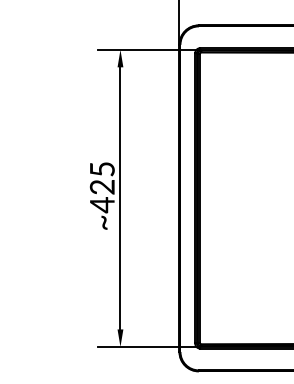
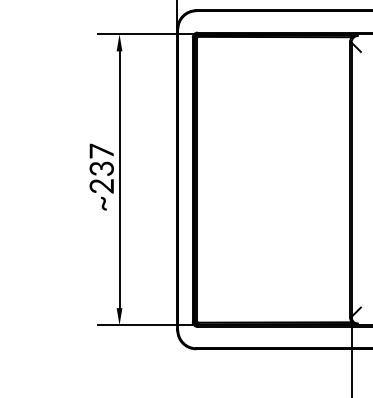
text: (102, 186) -> (101, 168), ~425 -> ~237

